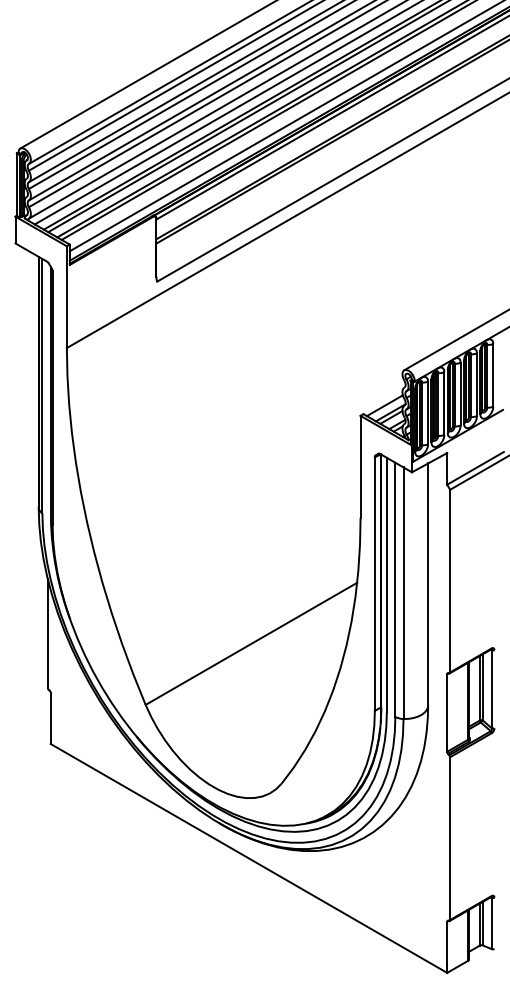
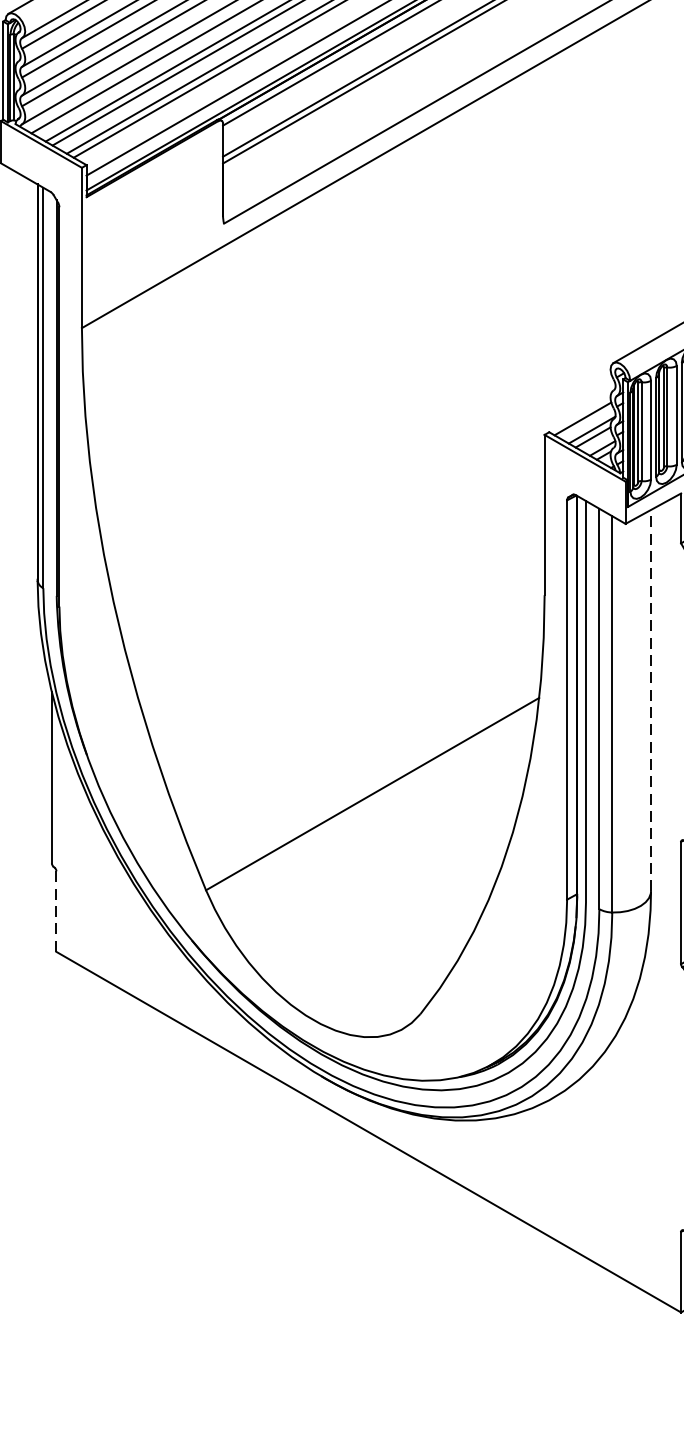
line: (428, 584) -> (651, 700), solid -> dashed
line: (50, 718) -> (56, 911), solid -> dashed

